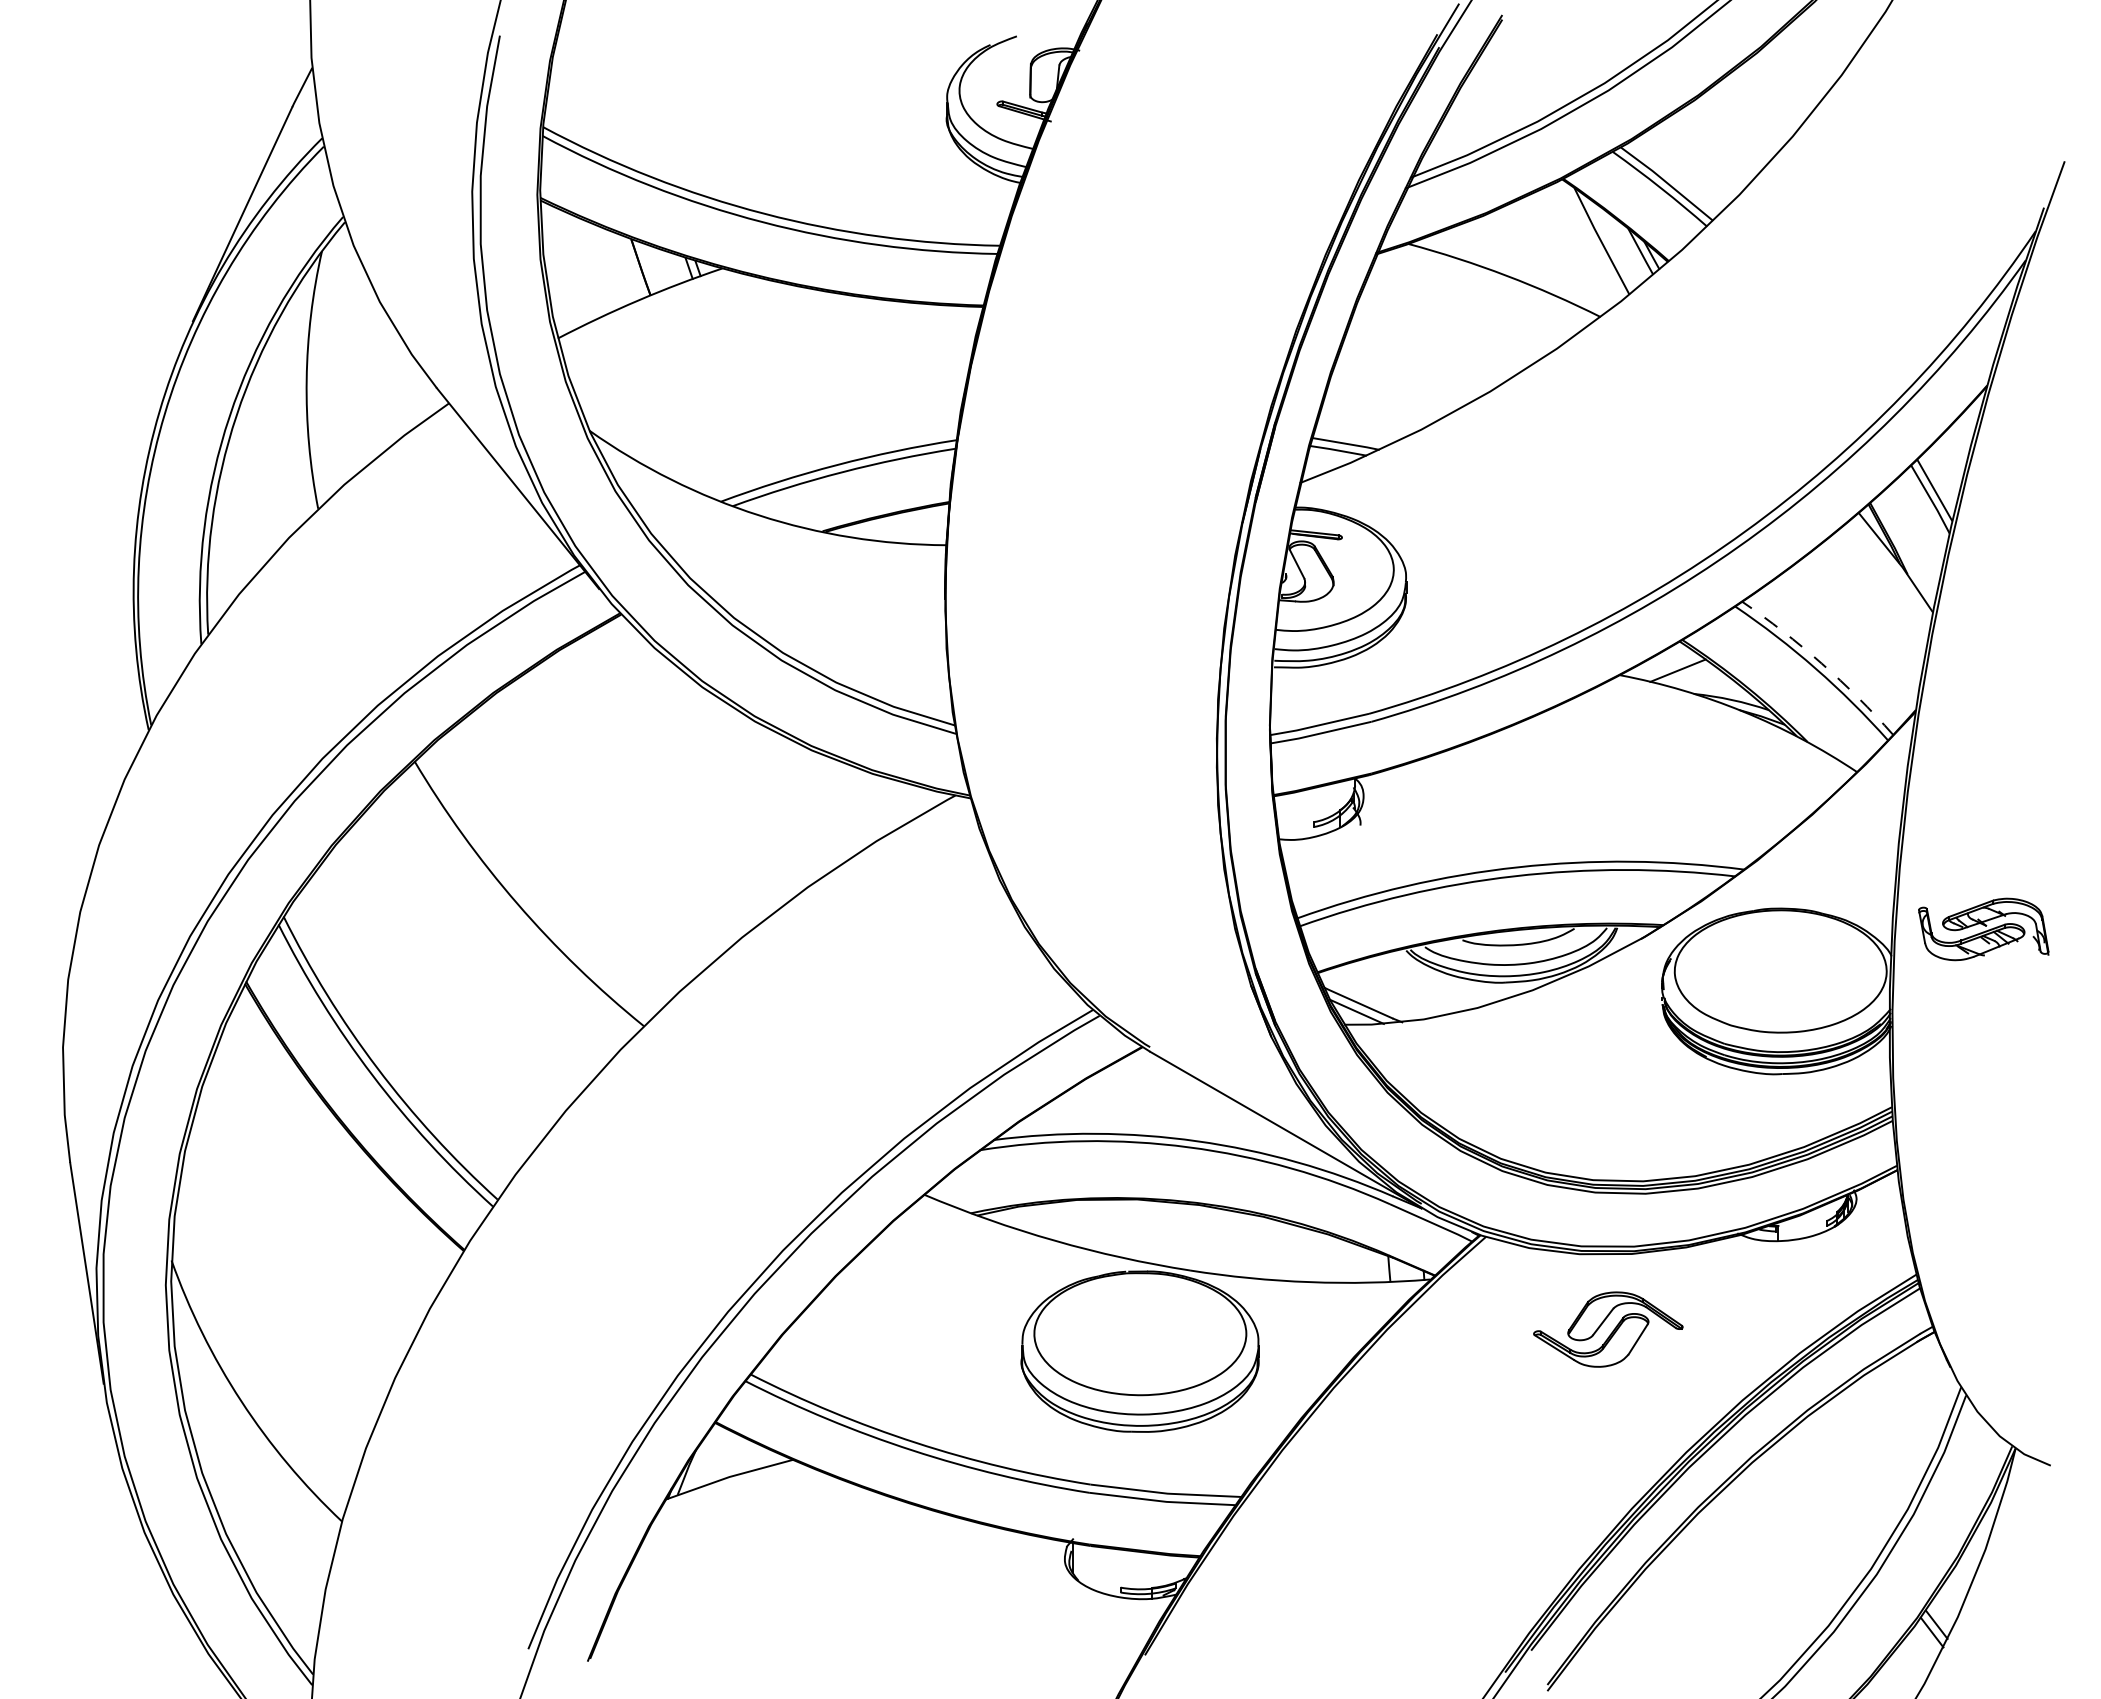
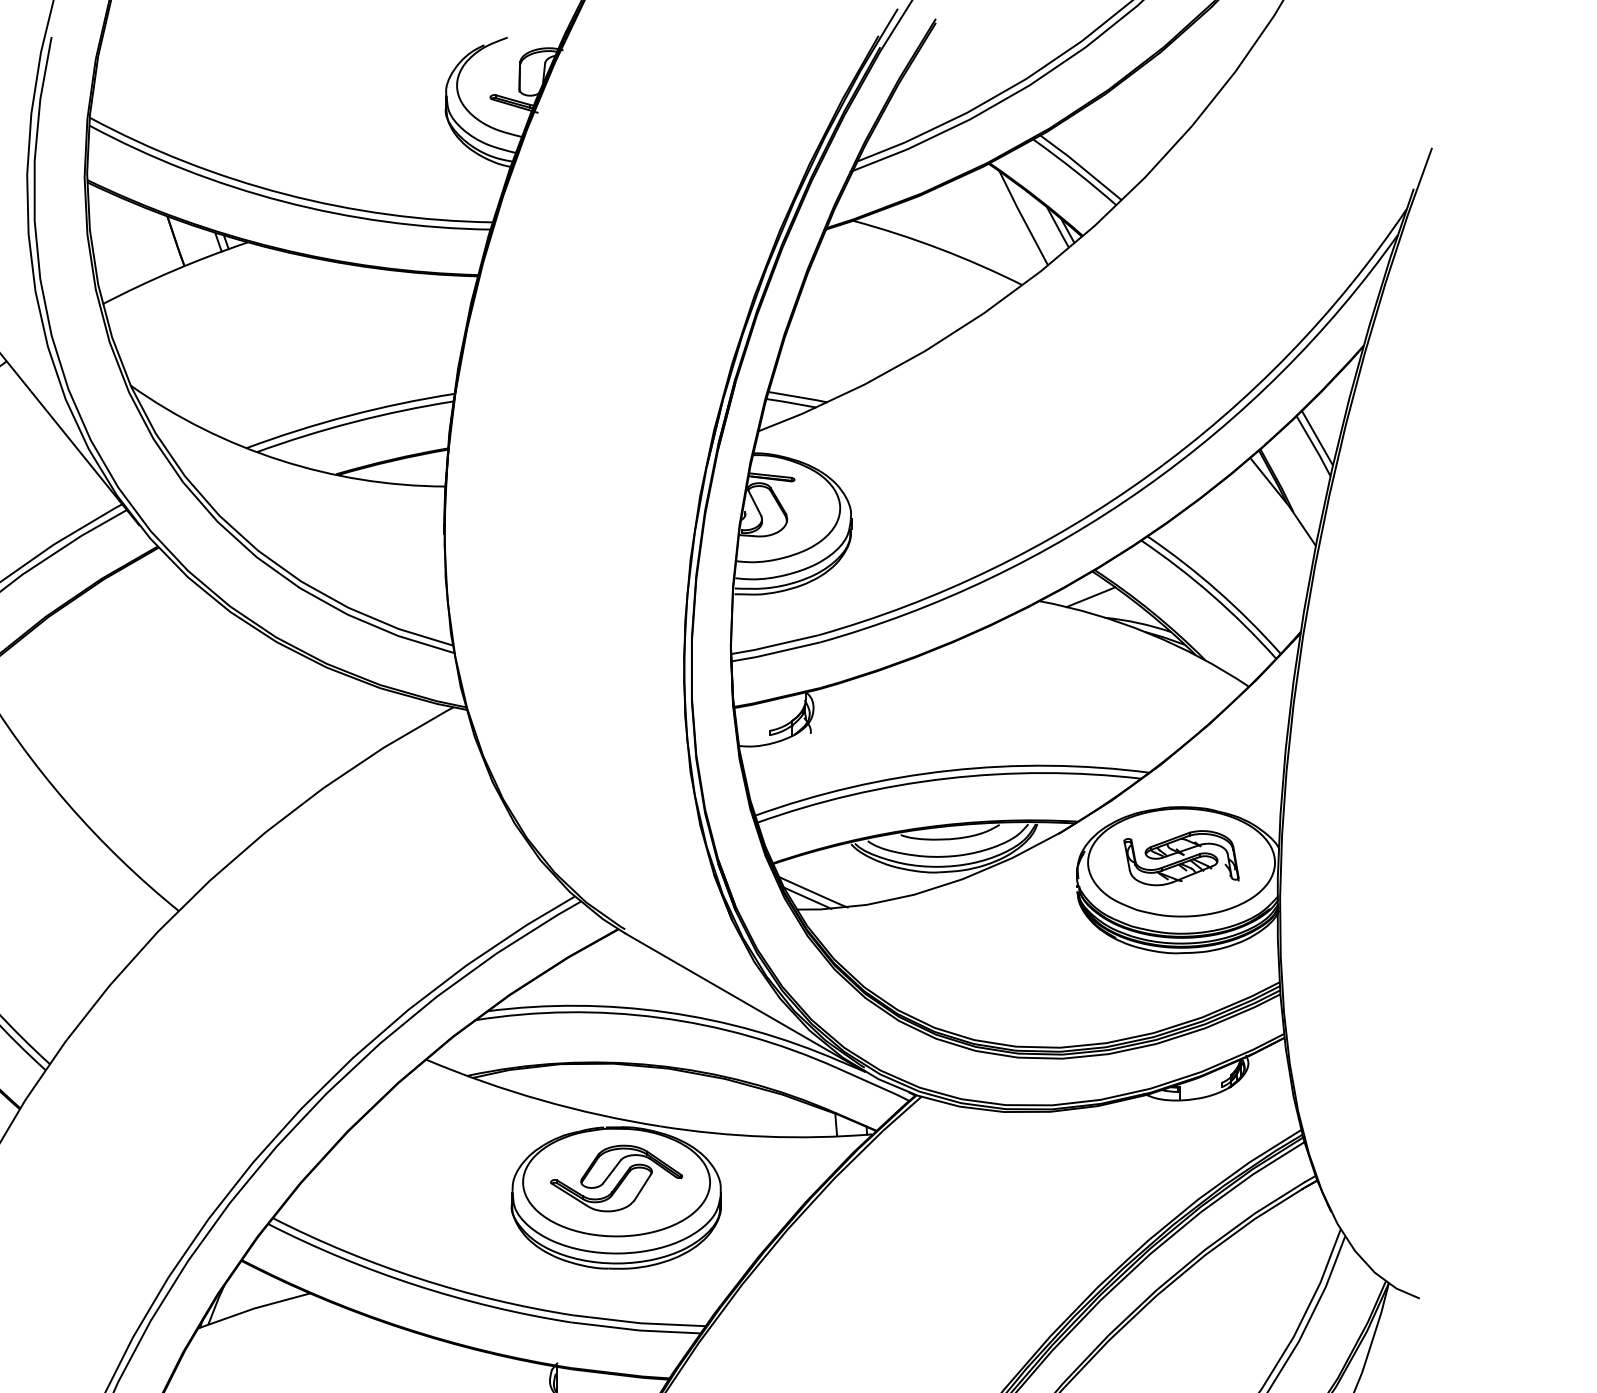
arc: (1821, 663) -> (1217, 590), dashed -> solid
part: (1983, 929) -> (1181, 858), moved
part: (1608, 1329) -> (616, 1178), moved

